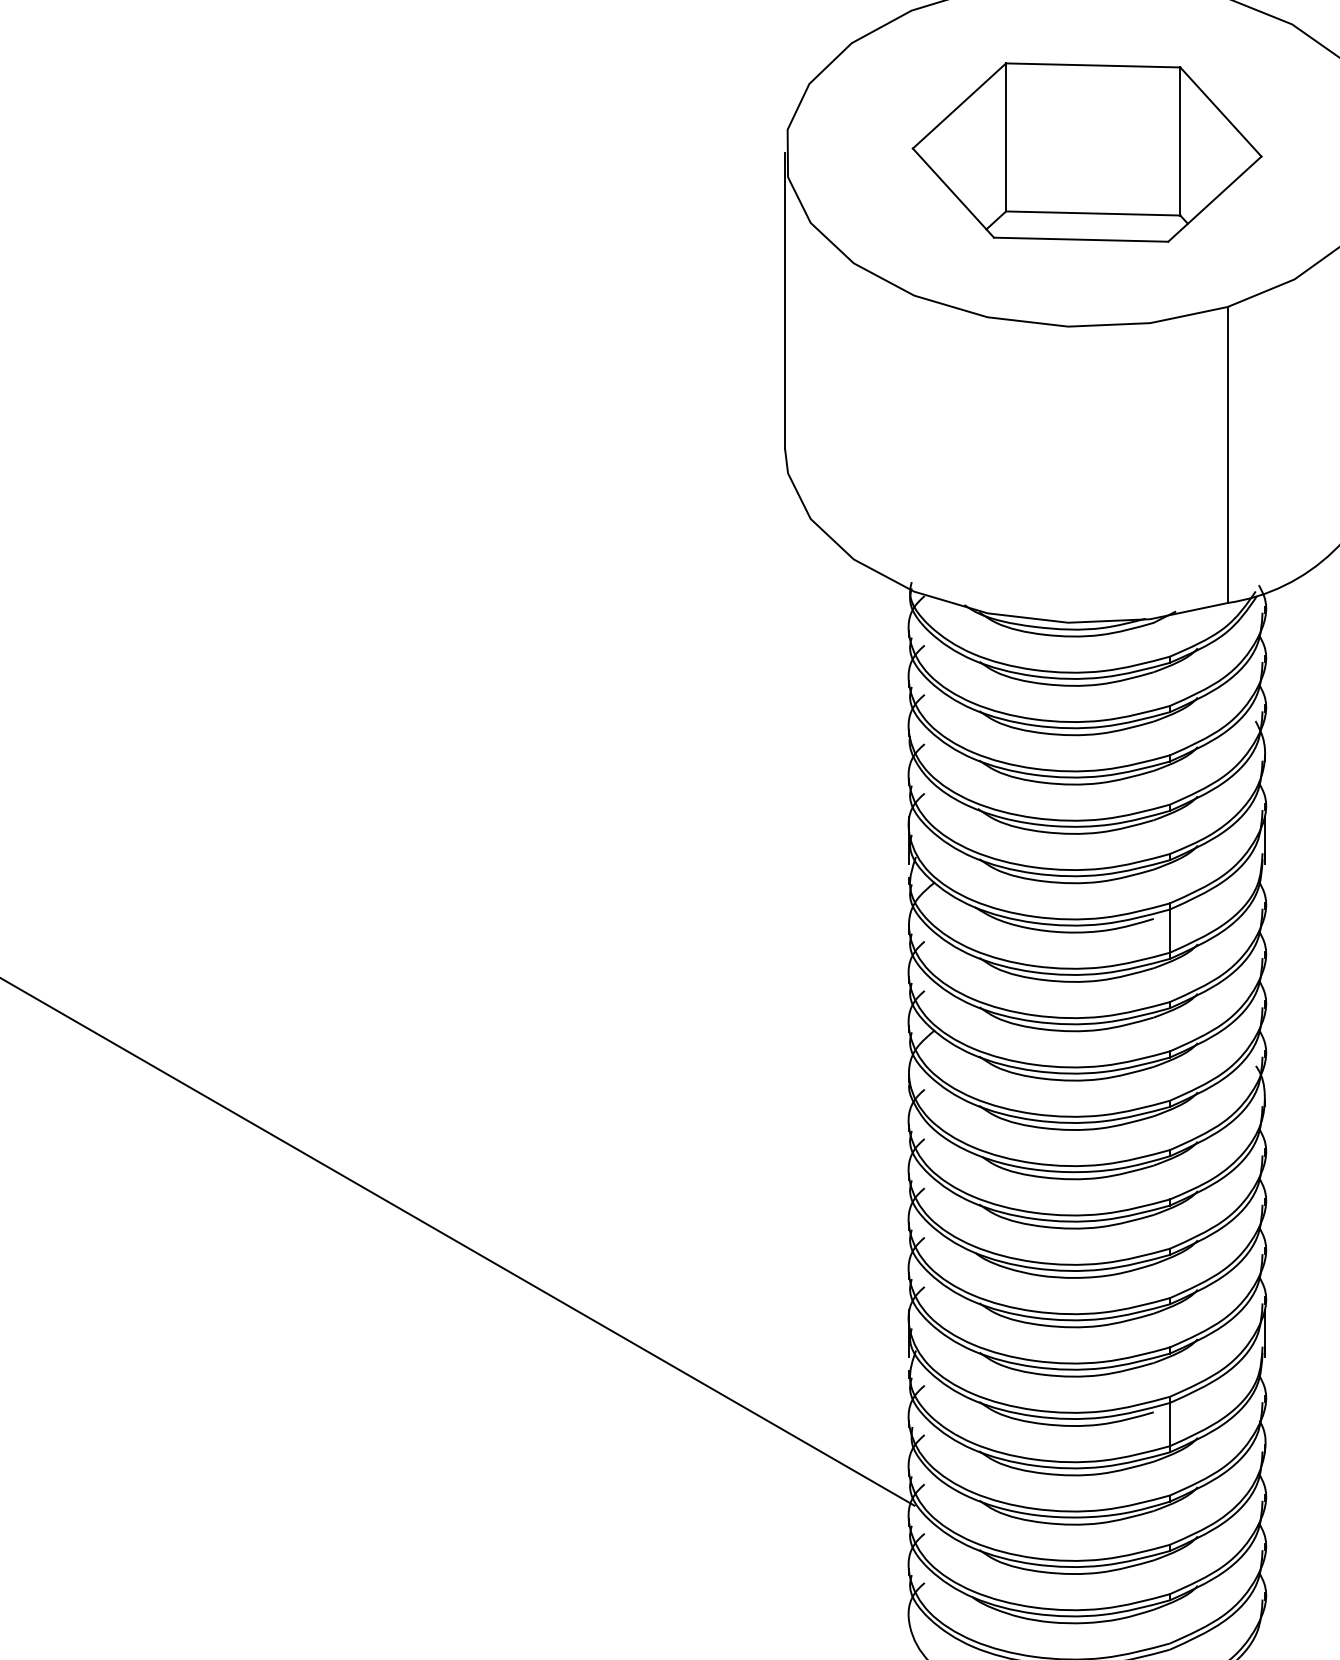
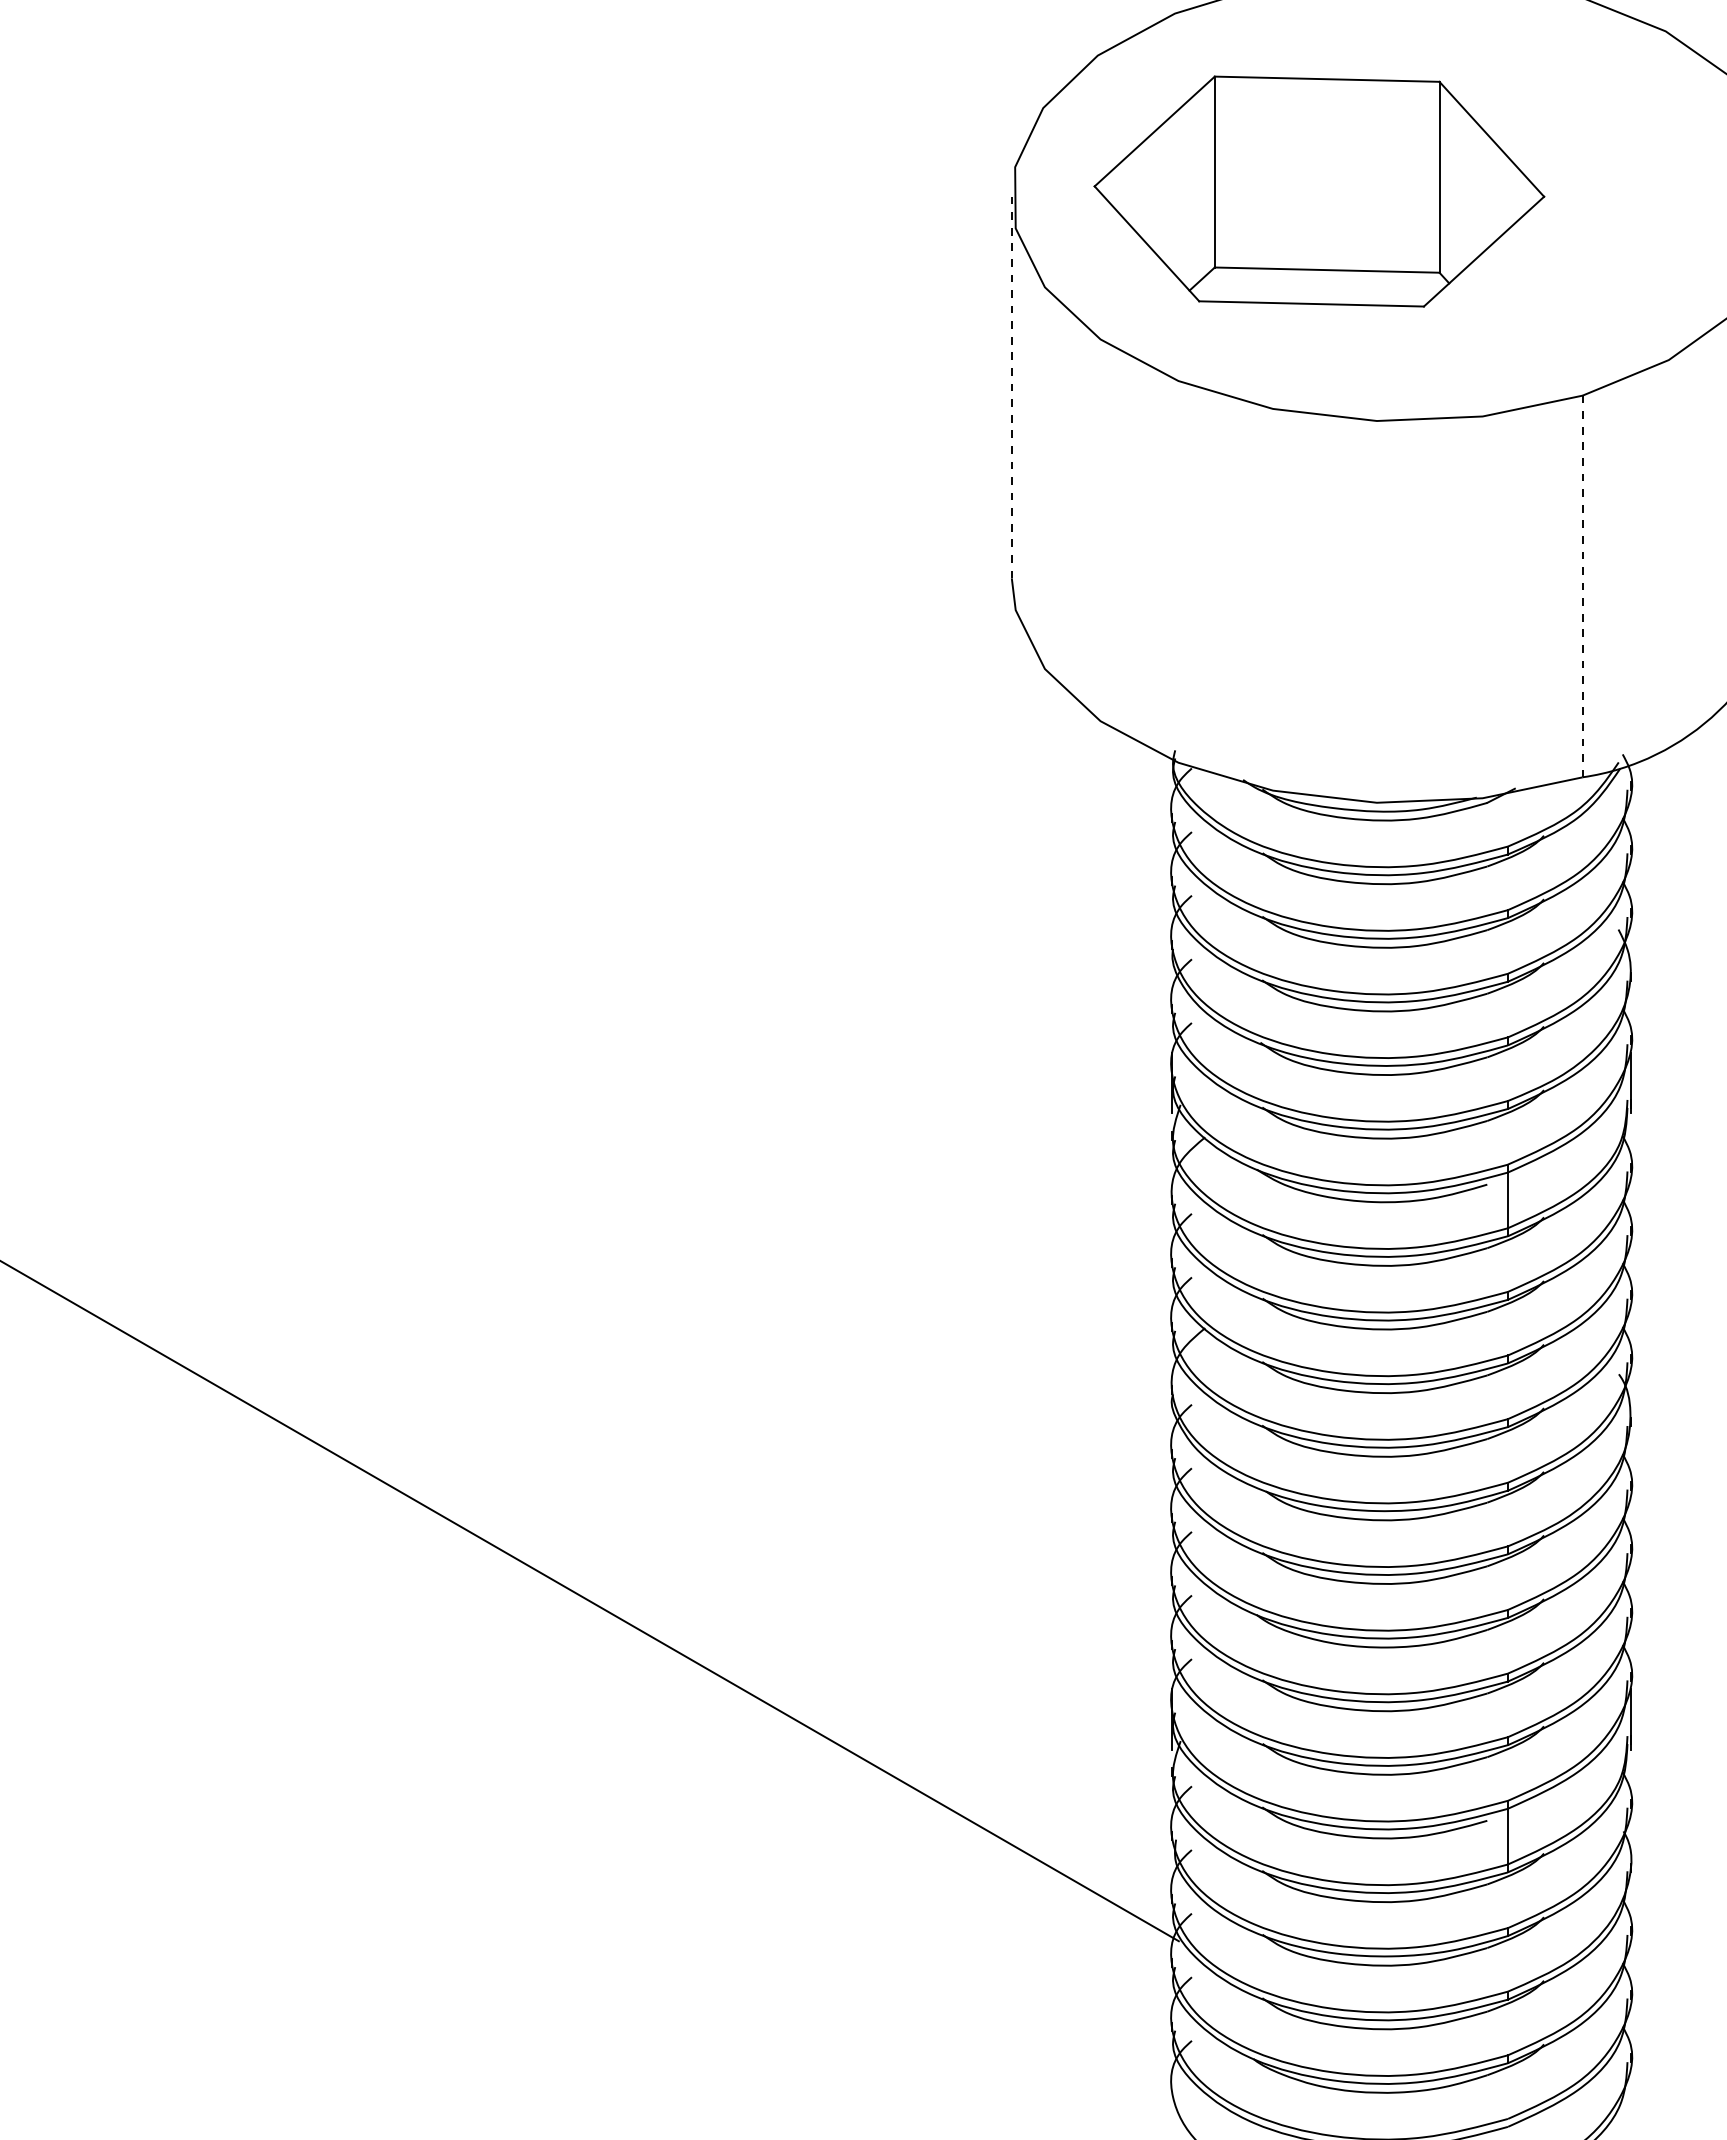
part: (1087, 152) -> (1319, 191), moved
line: (784, 300) -> (1011, 387), solid -> dashed
line: (1227, 454) -> (1582, 586), solid -> dashed

